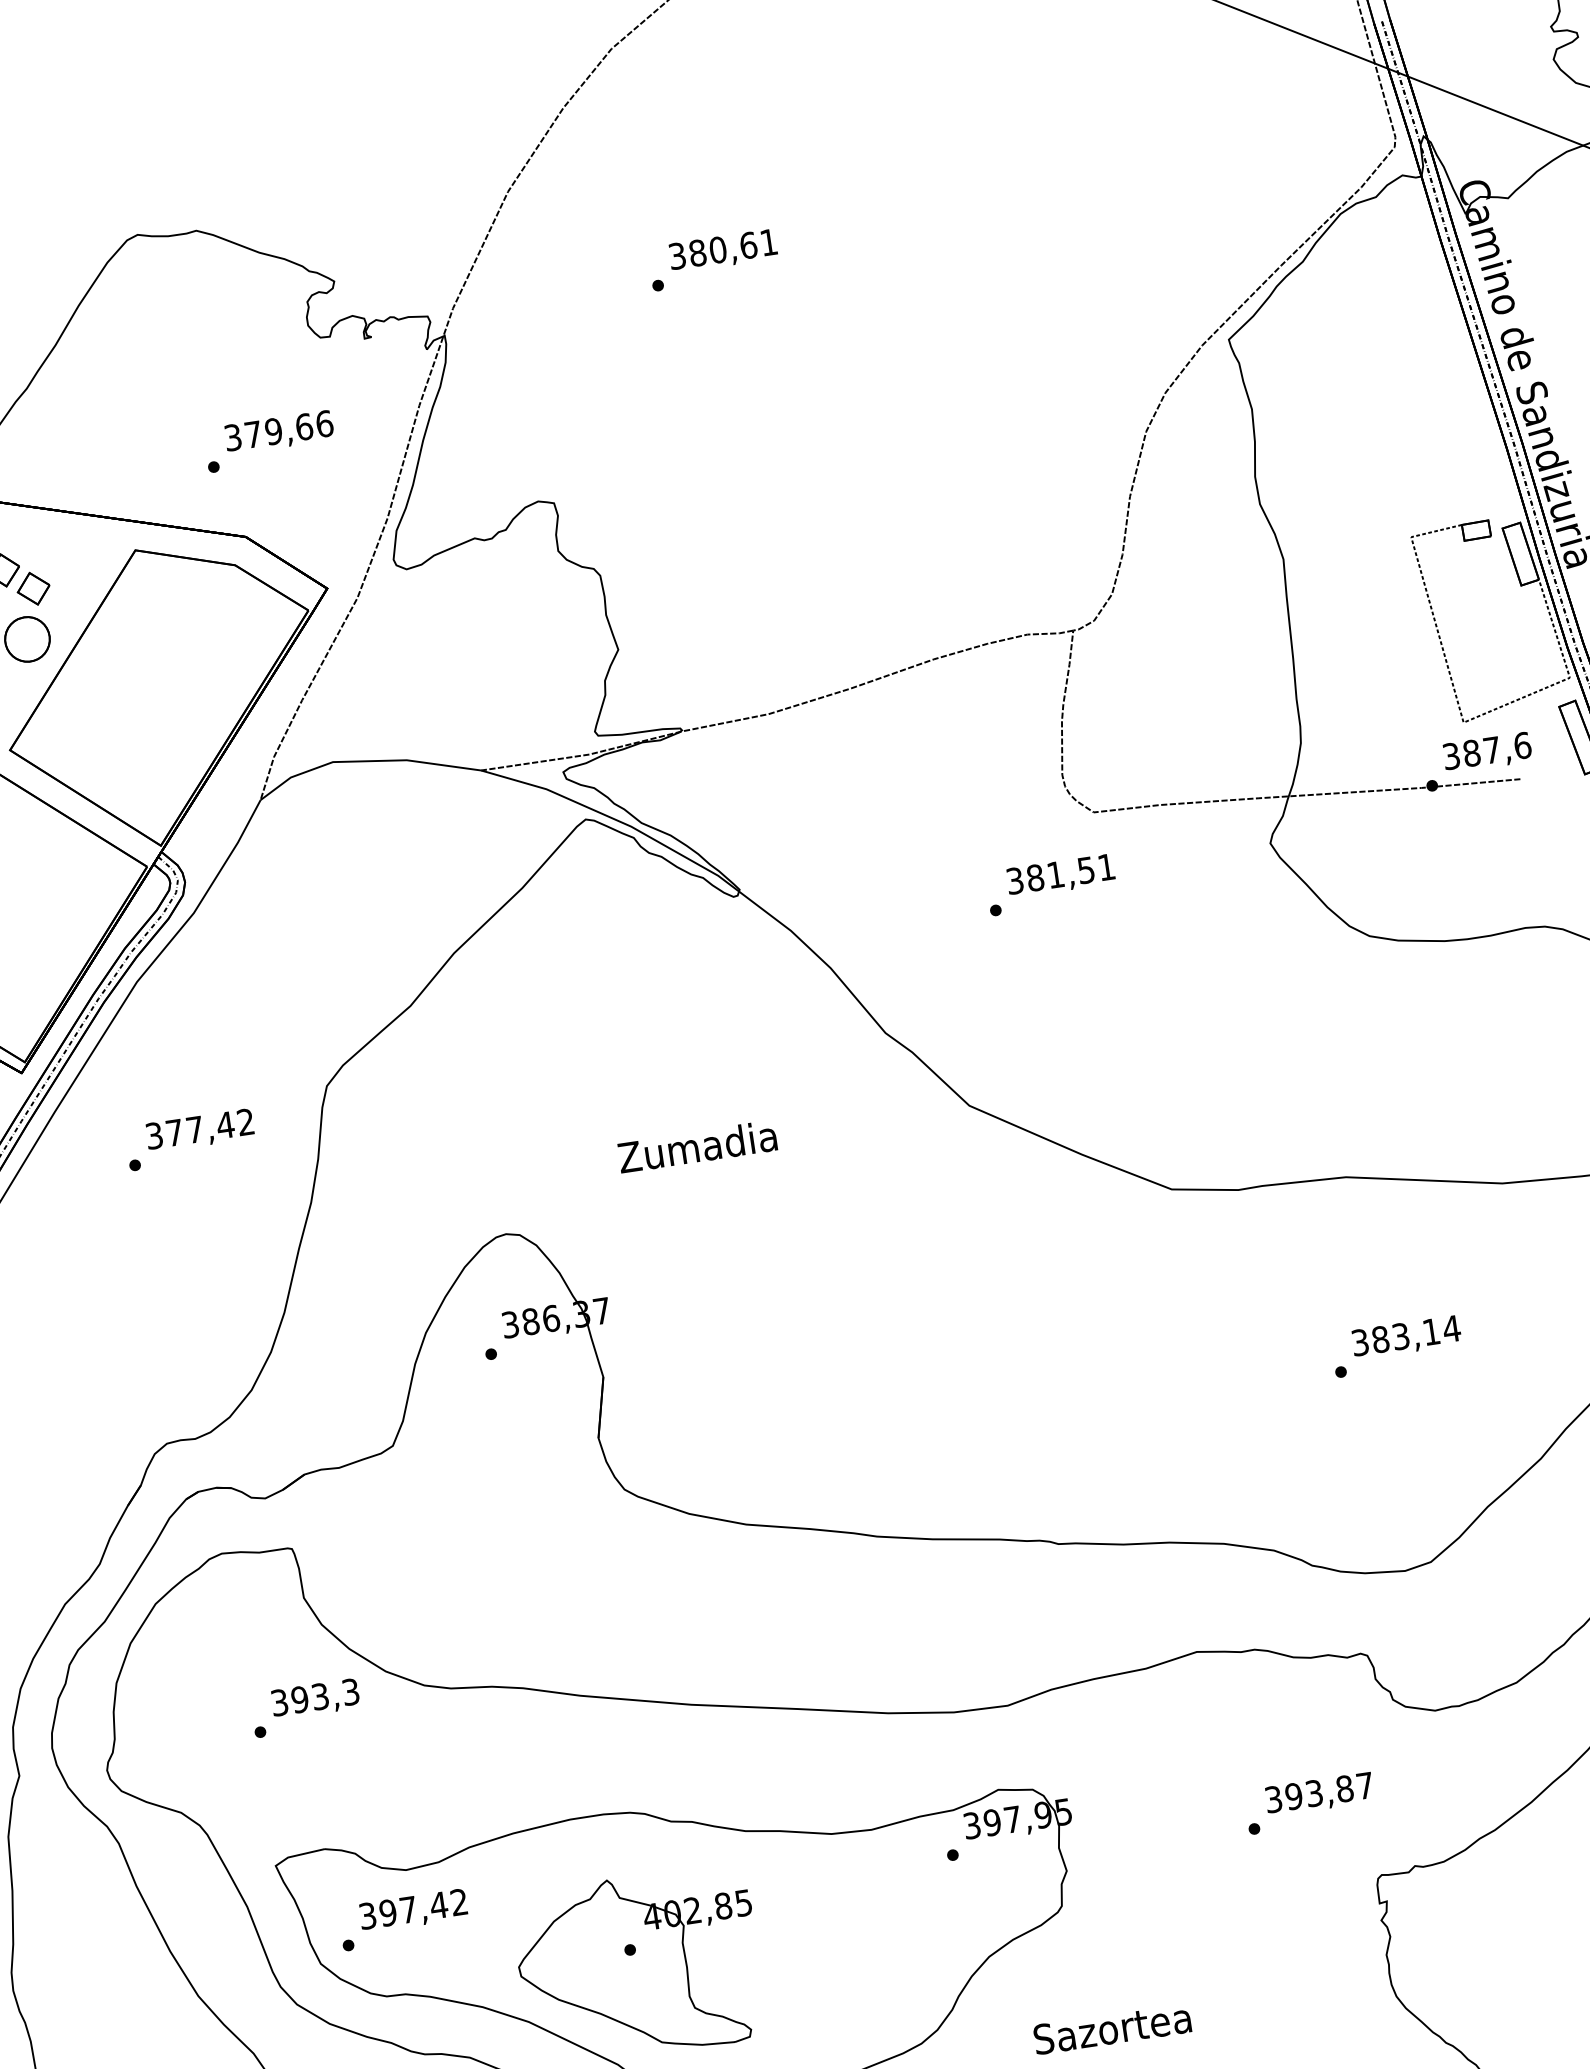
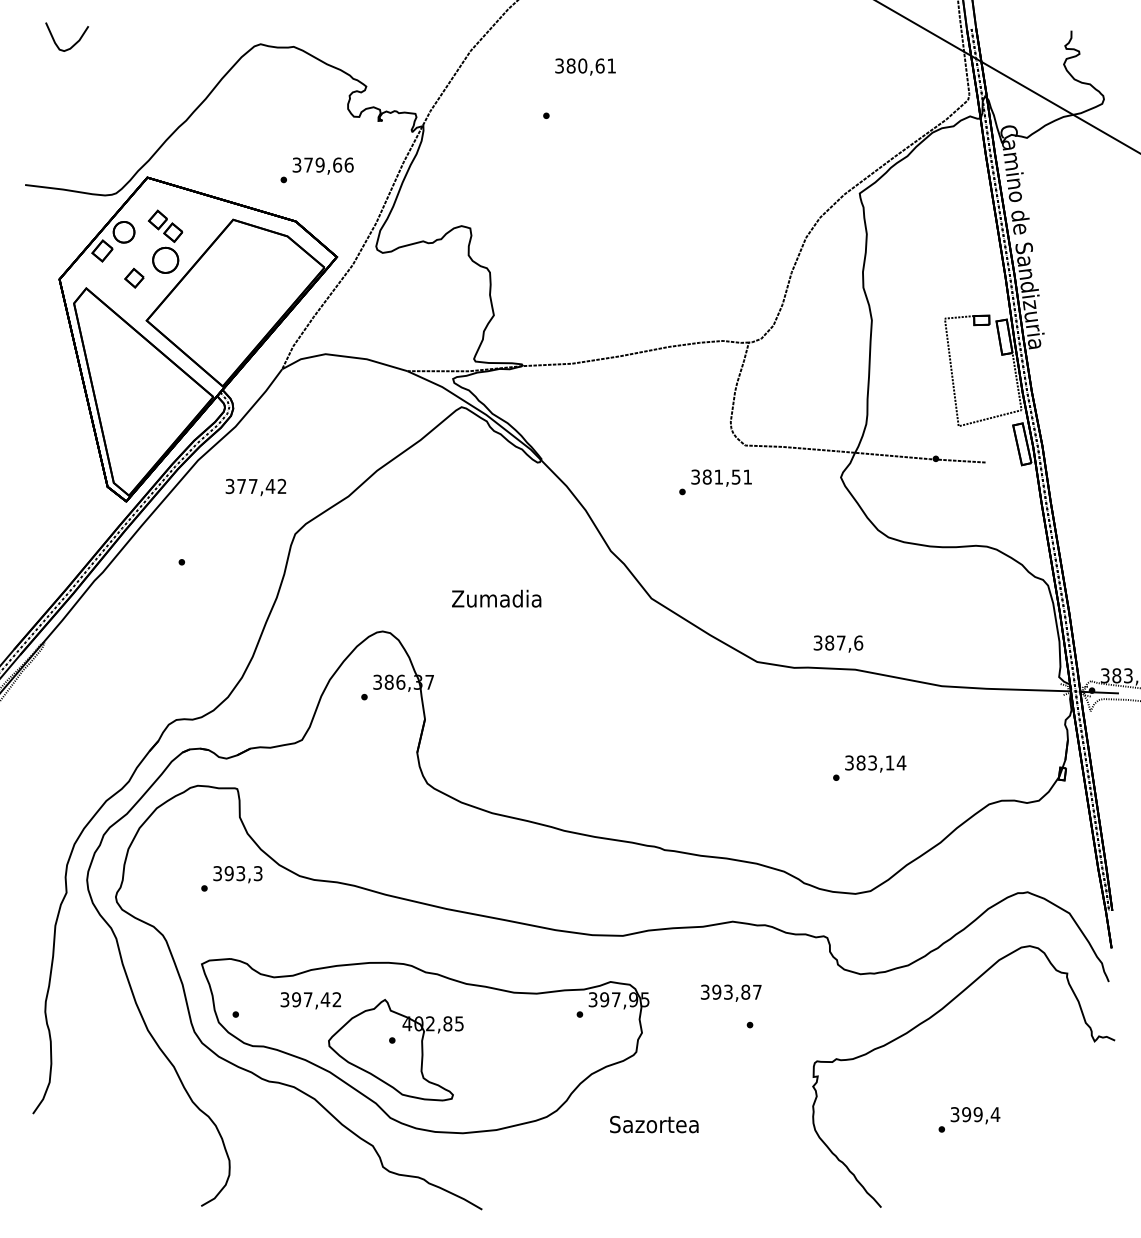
text: (723, 250) -> (585, 66), moved
text: (1487, 751) -> (838, 643), moved
text: (199, 1130) -> (255, 487), moved
text: (1319, 1793) -> (731, 992), moved
text: (412, 1910) -> (310, 1000), moved

